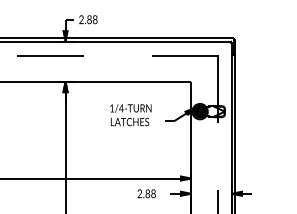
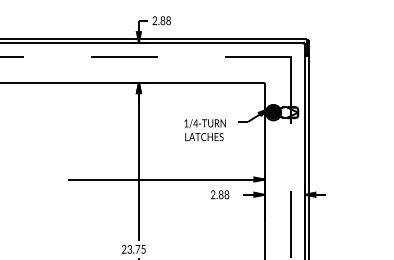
text: (130, 115) -> (204, 130), moved

